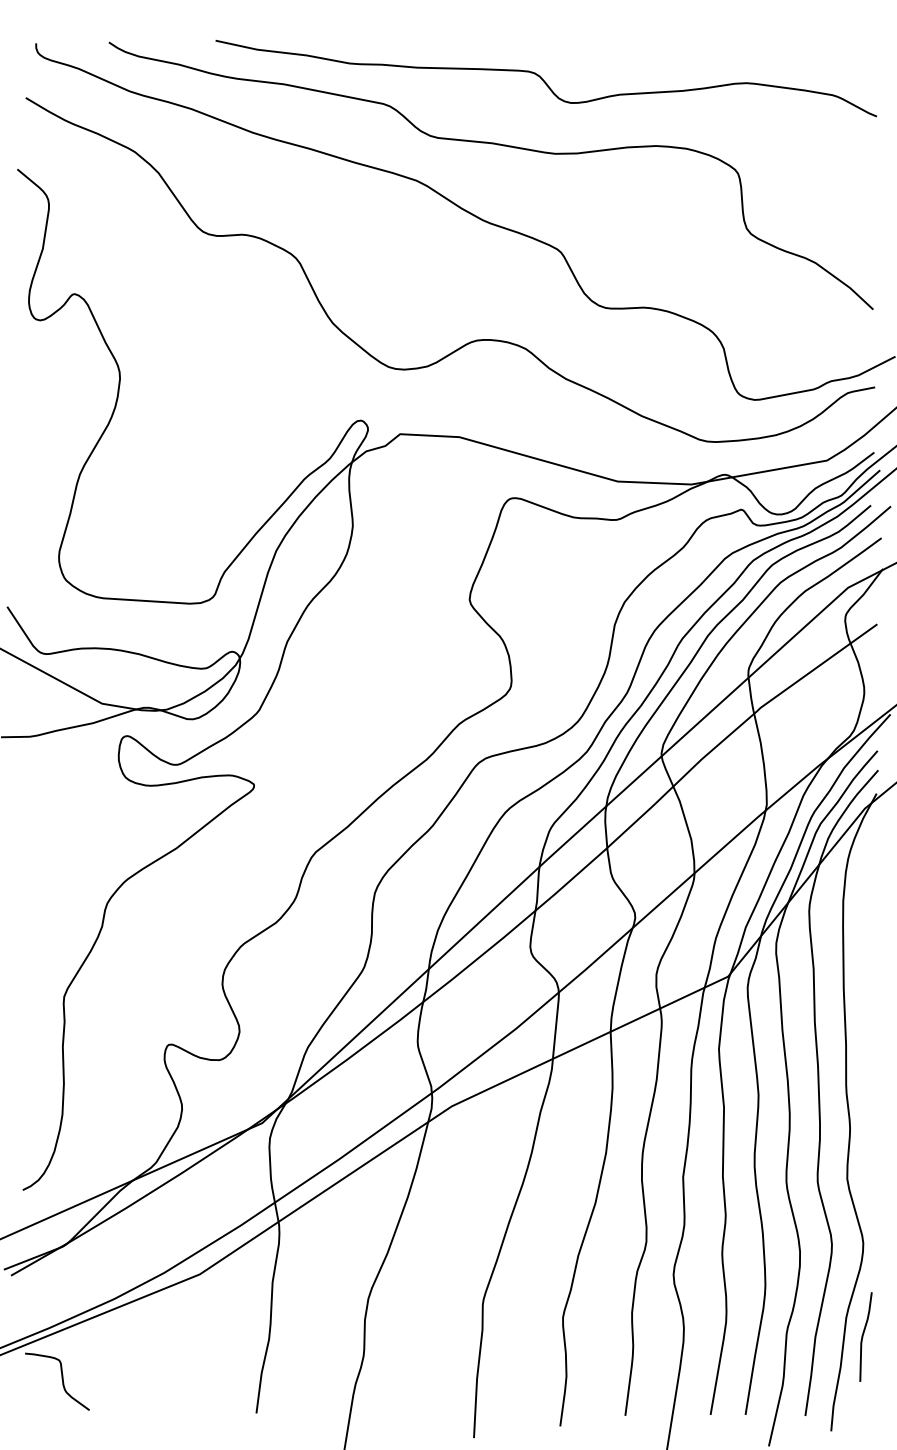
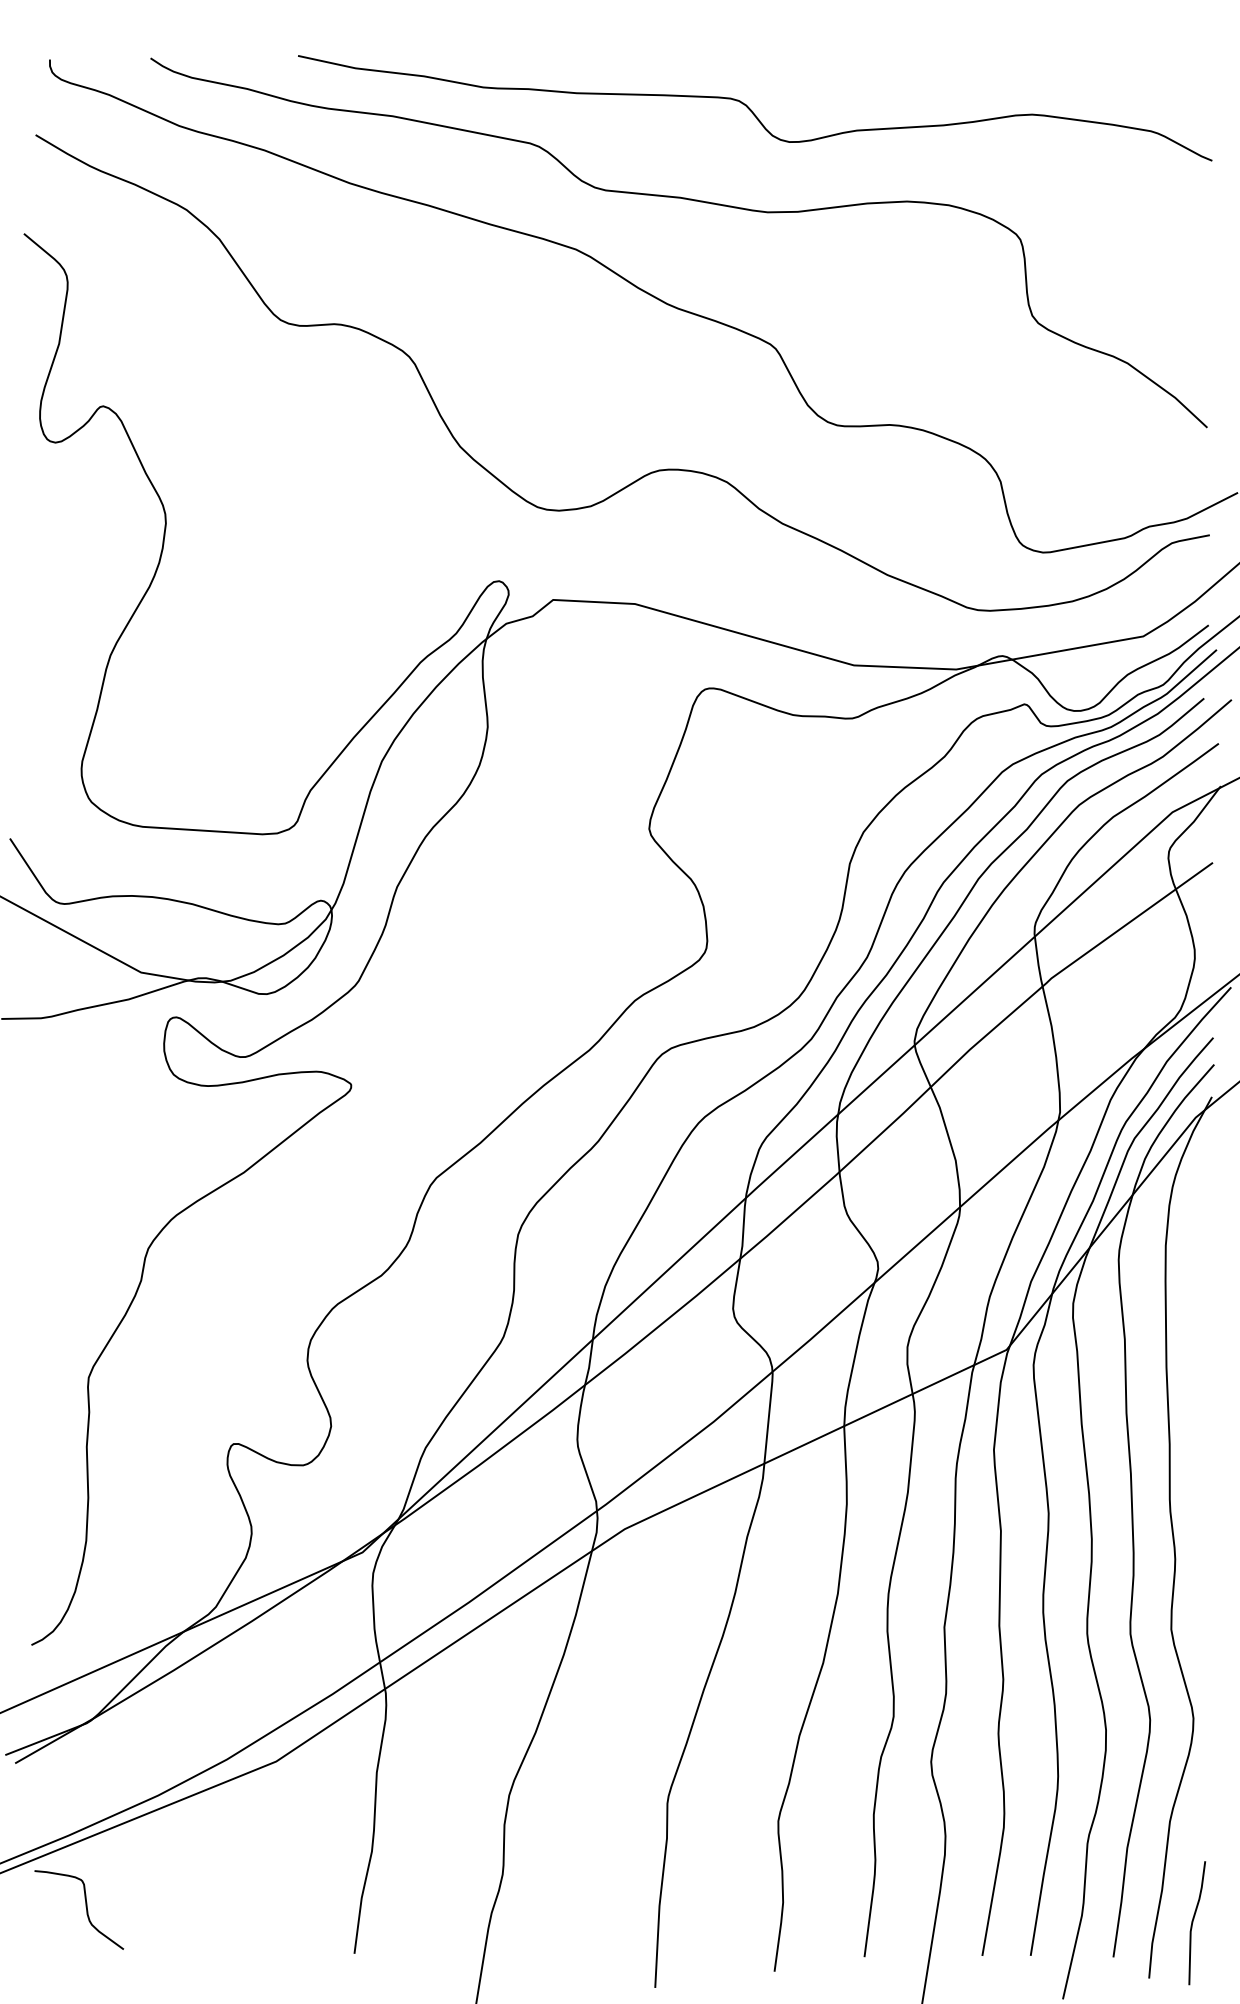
curve: (863, 1336) -> (1193, 1922), moved

